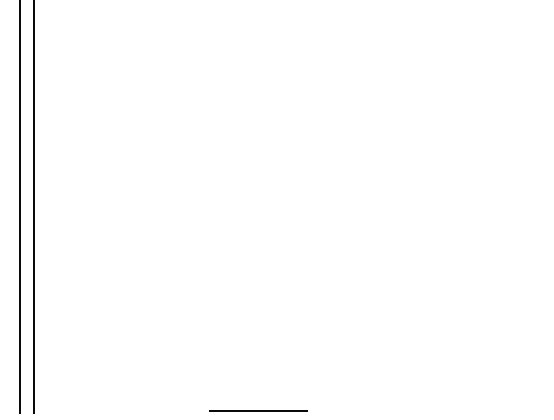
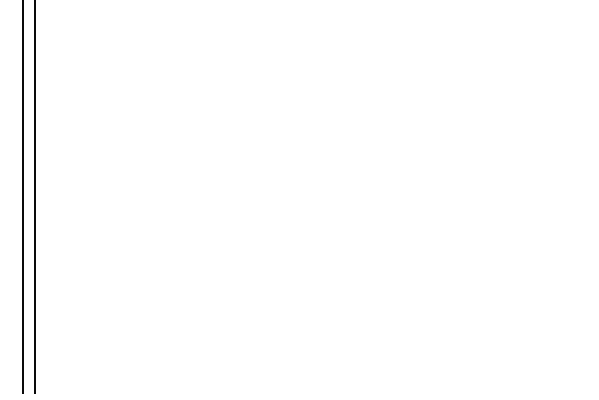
line: (258, 410) -> (239, 391), removed

